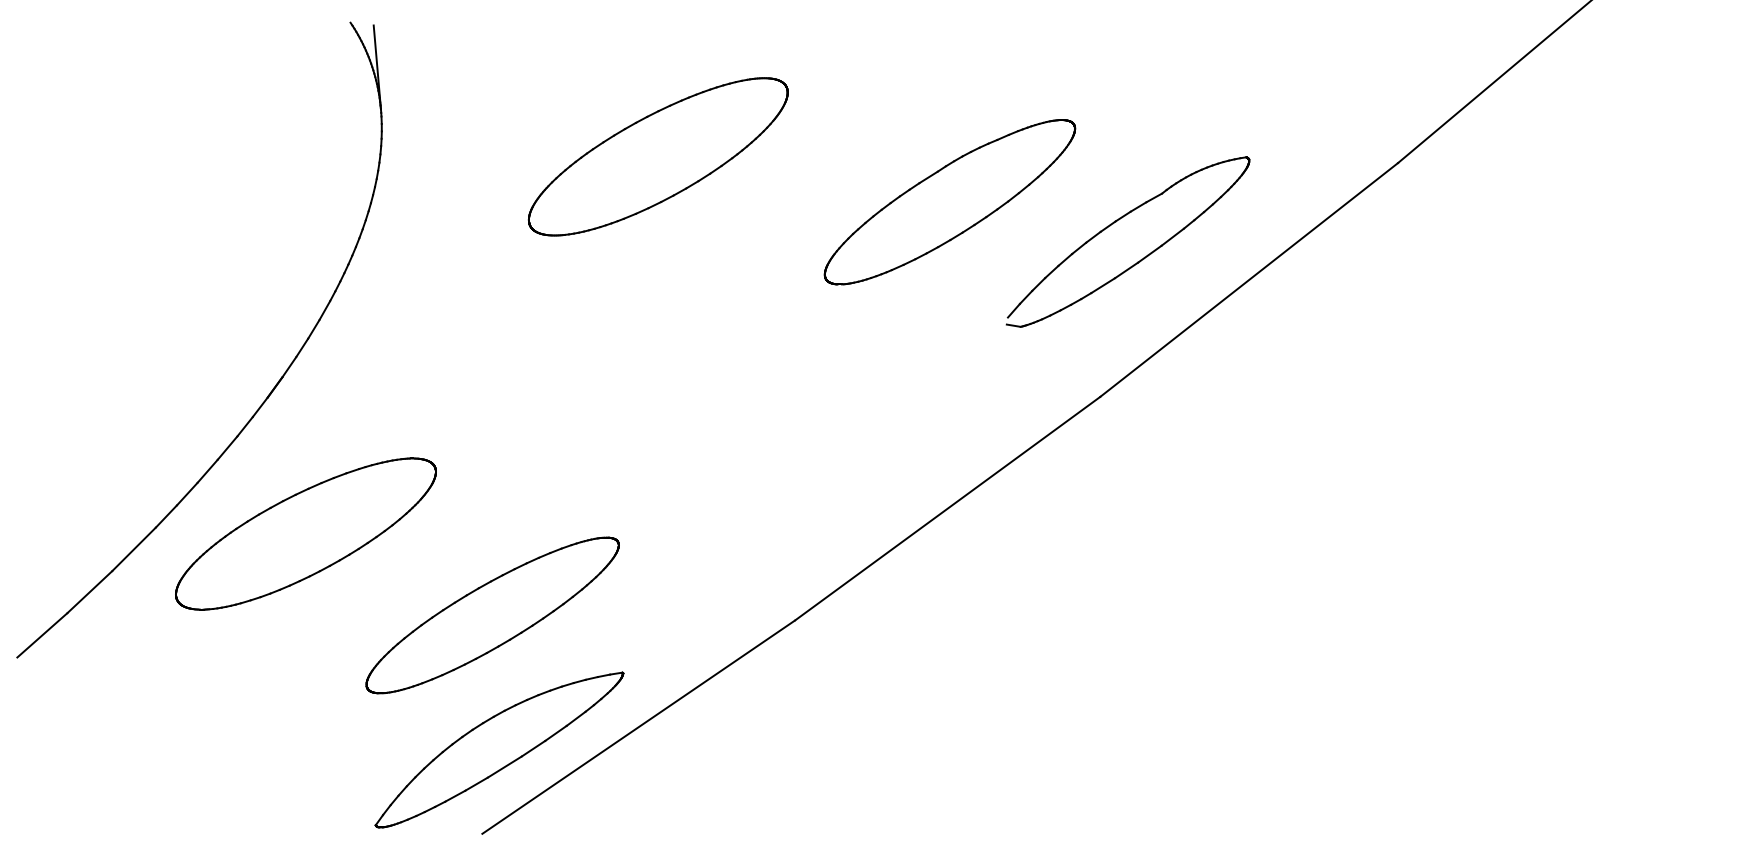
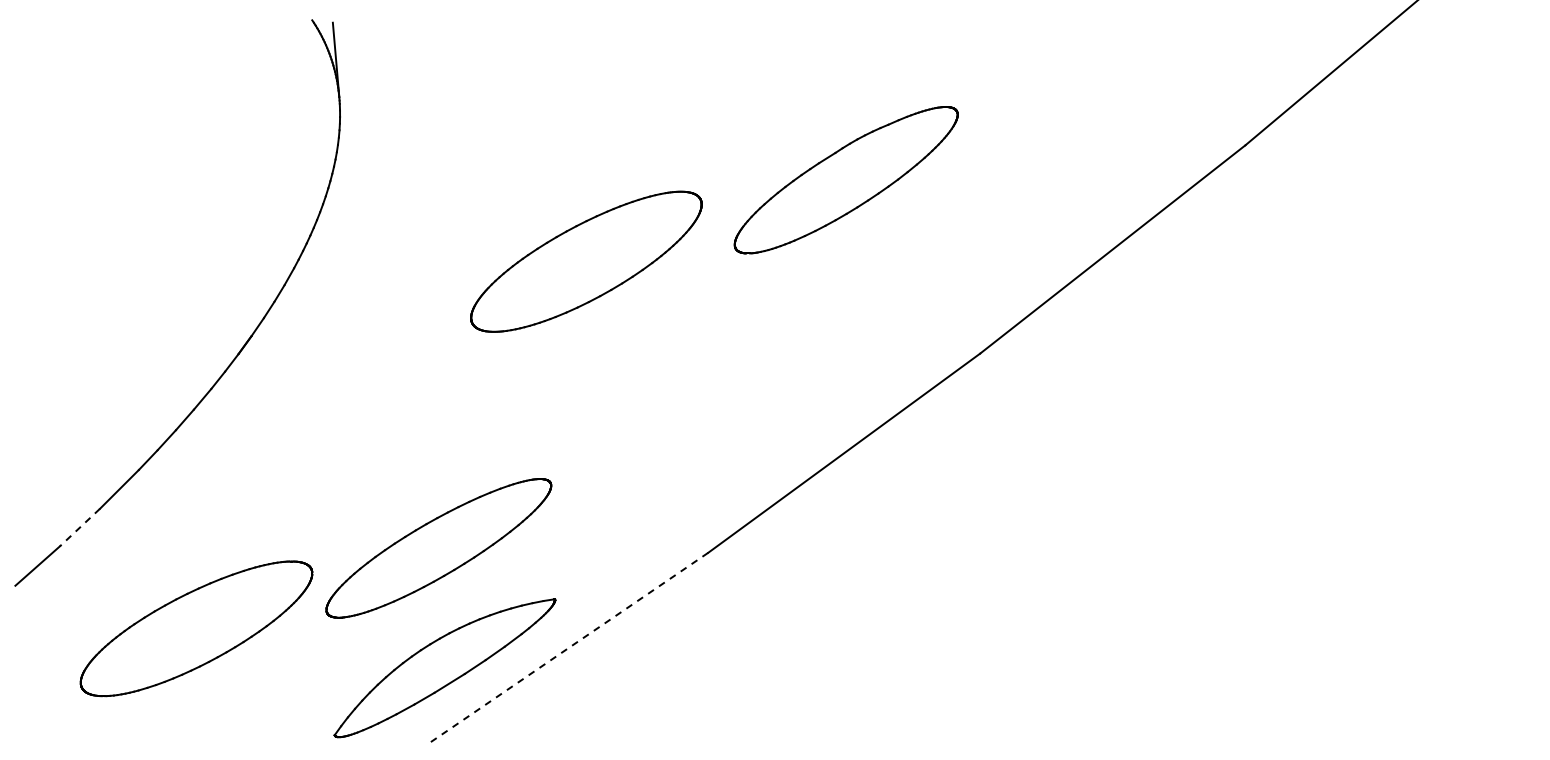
part: (658, 156) -> (586, 261), moved
part: (1141, 258) -> (1016, 230), removed
part: (305, 533) -> (196, 628), moved
line: (89, 592) -> (79, 527), solid -> dashed
line: (638, 726) -> (568, 647), solid -> dashed

